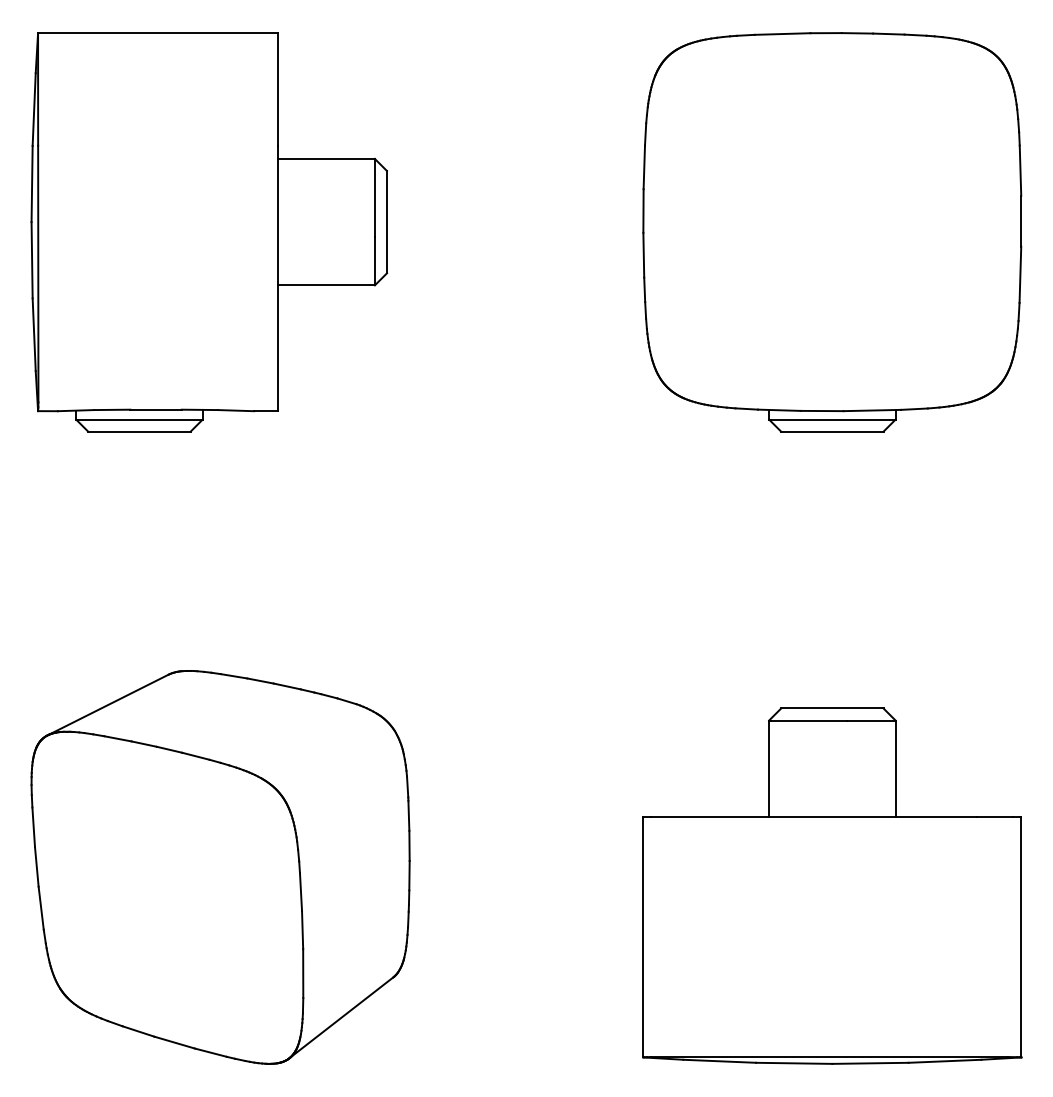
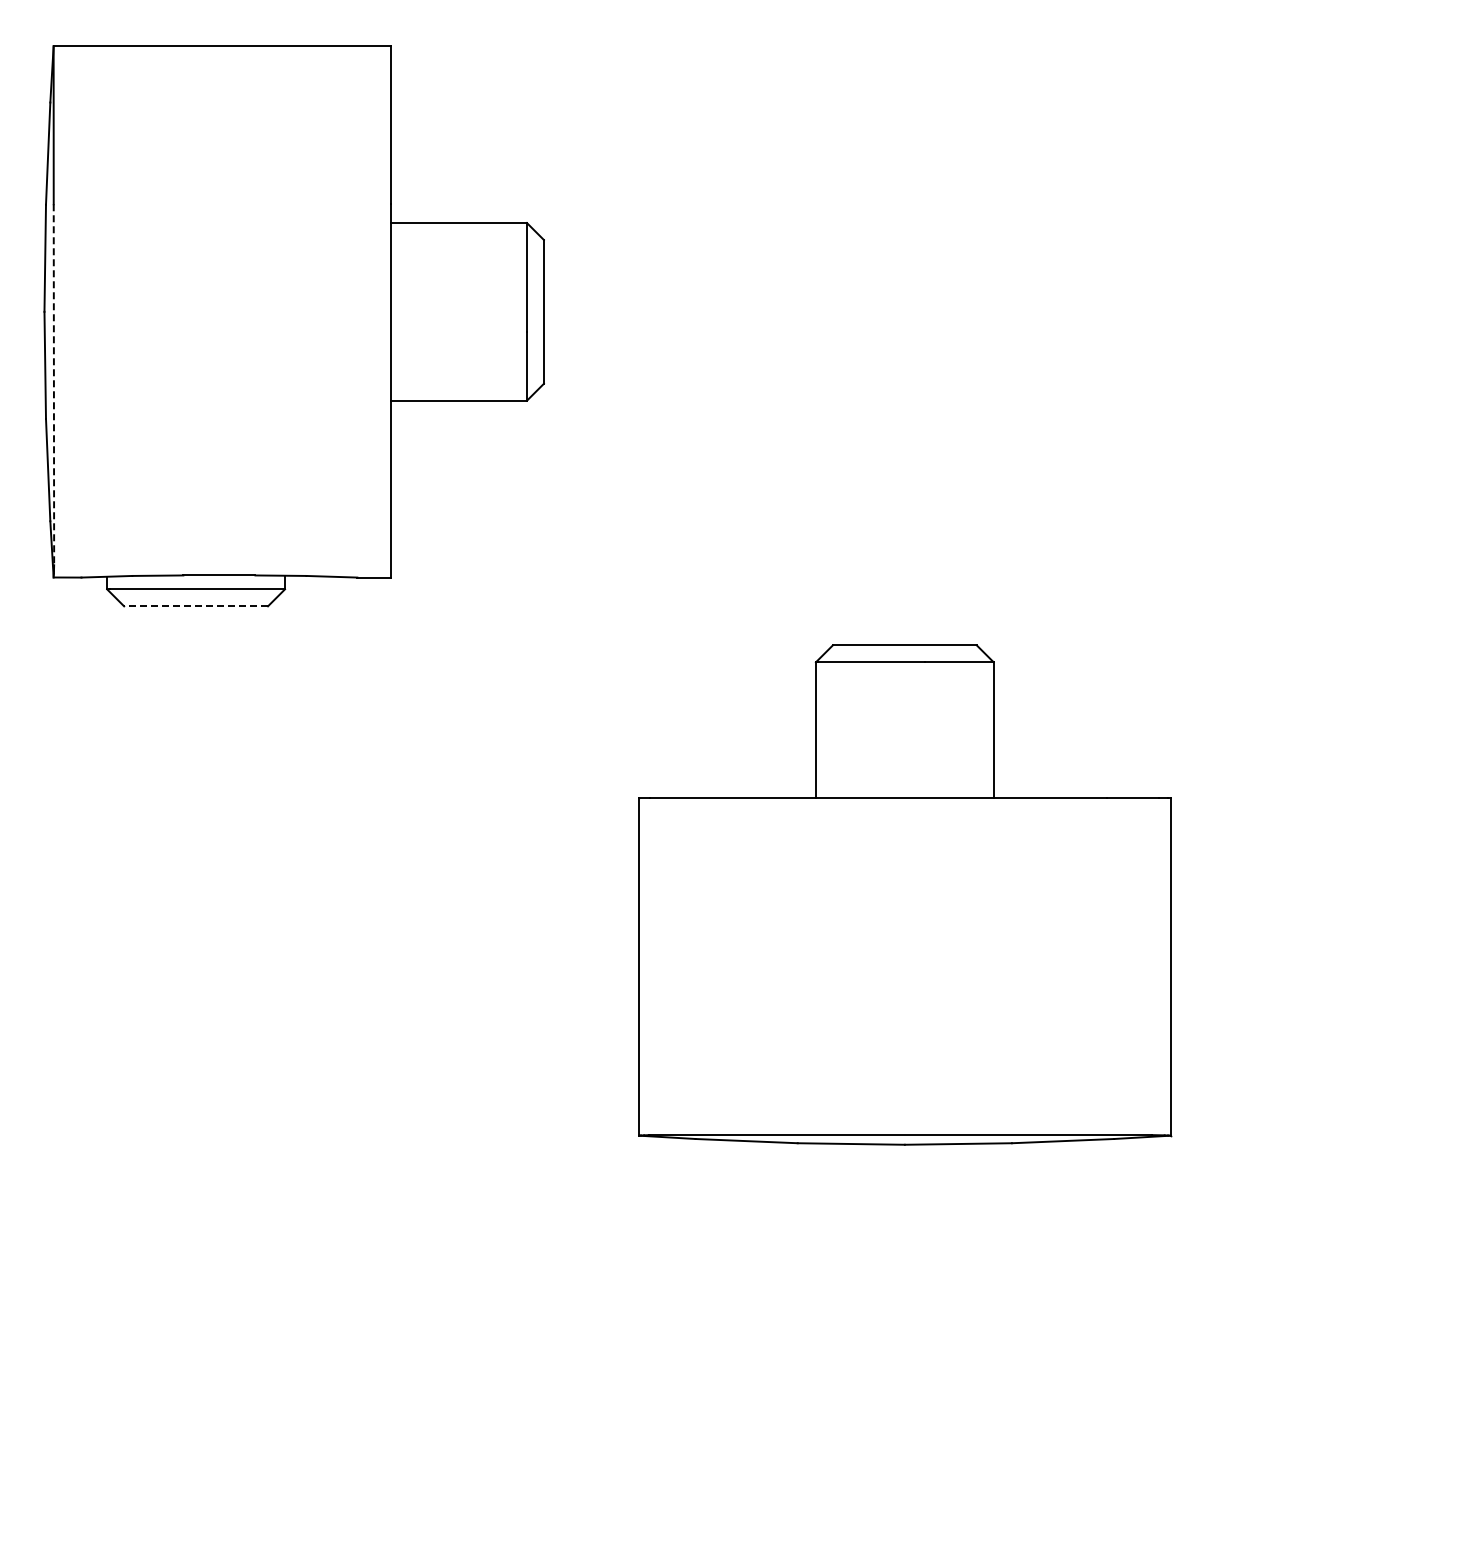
part: (832, 232) -> (1169, 326), removed
line: (37, 274) -> (53, 385), solid -> dashed
line: (139, 431) -> (196, 606), solid -> dashed
part: (220, 867) -> (309, 1218), removed
part: (832, 885) -> (905, 894), moved

